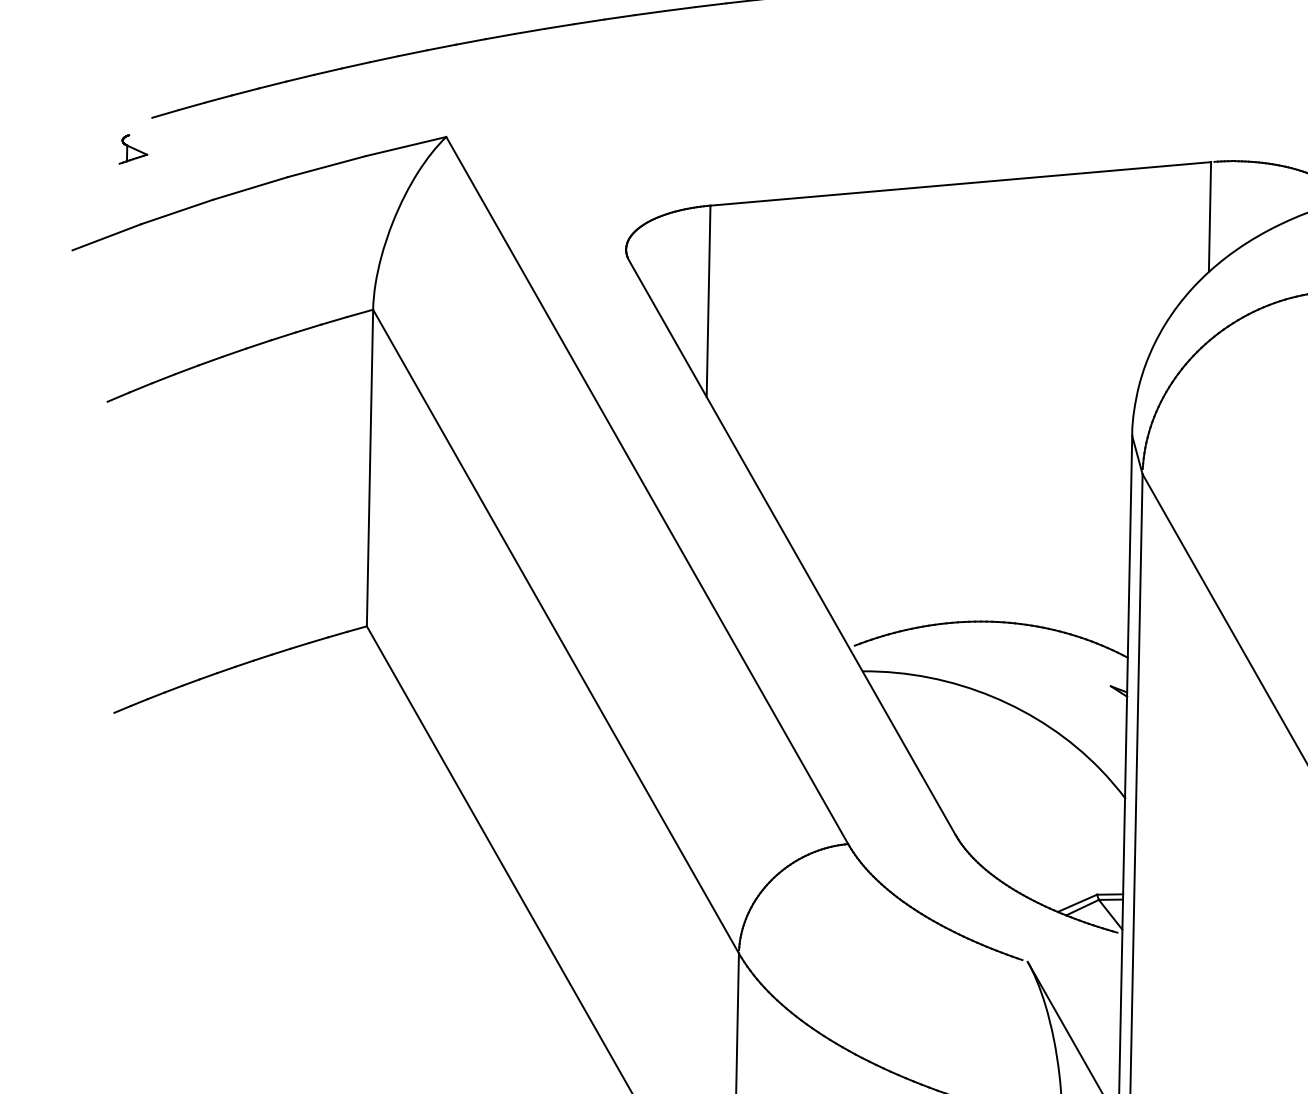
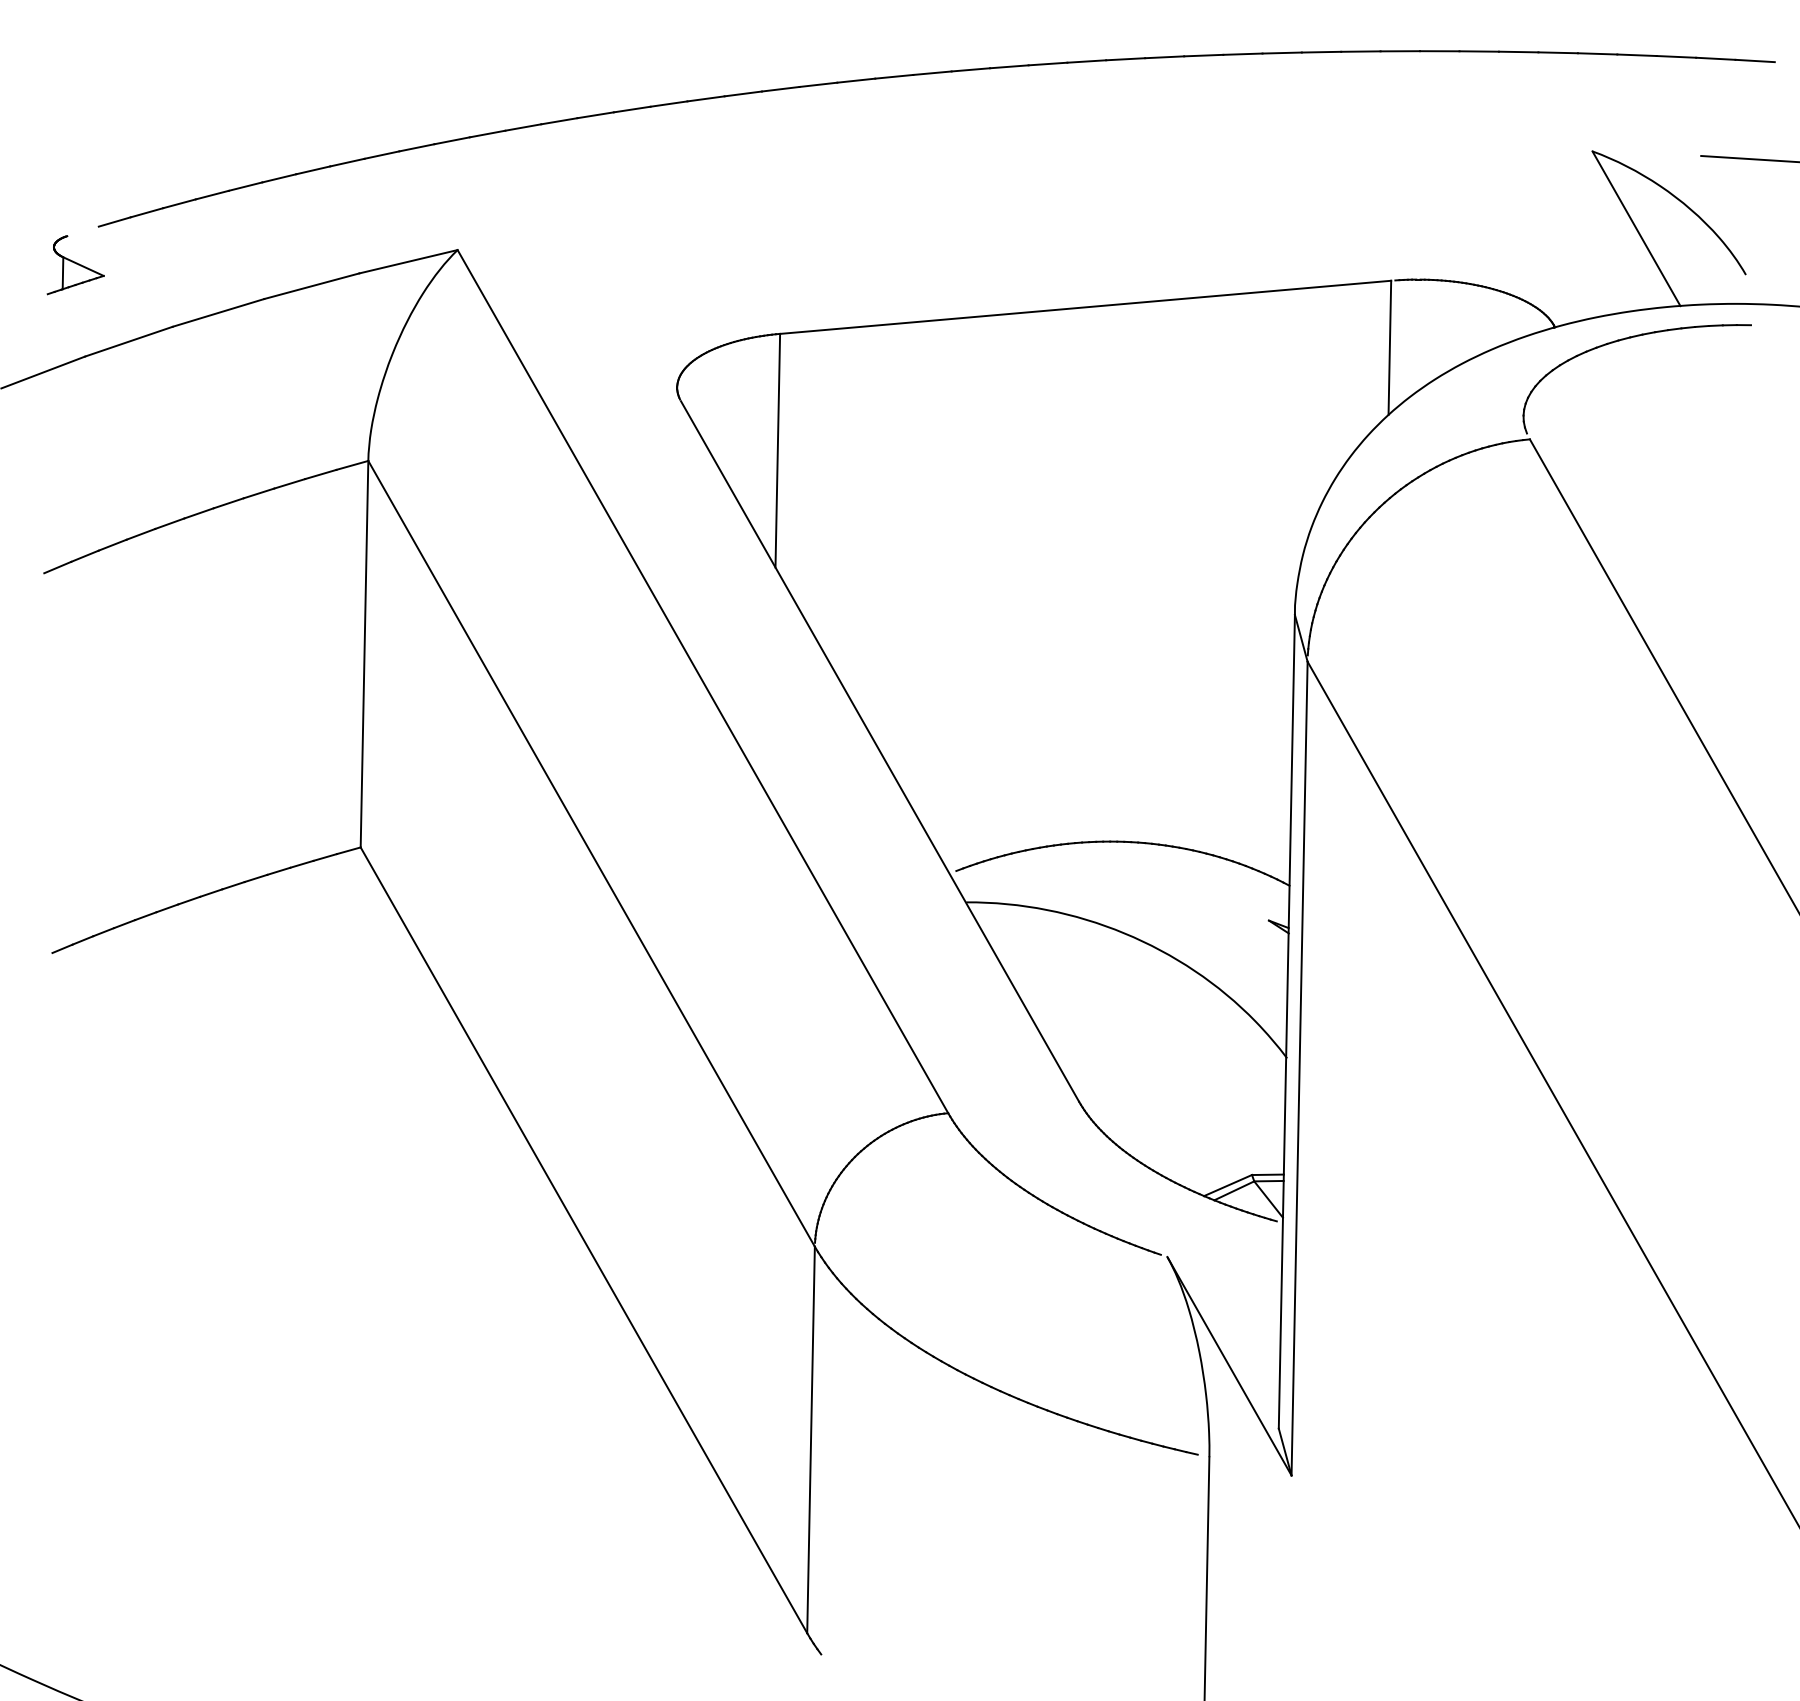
part: (133, 149) -> (75, 265), size x1.67

